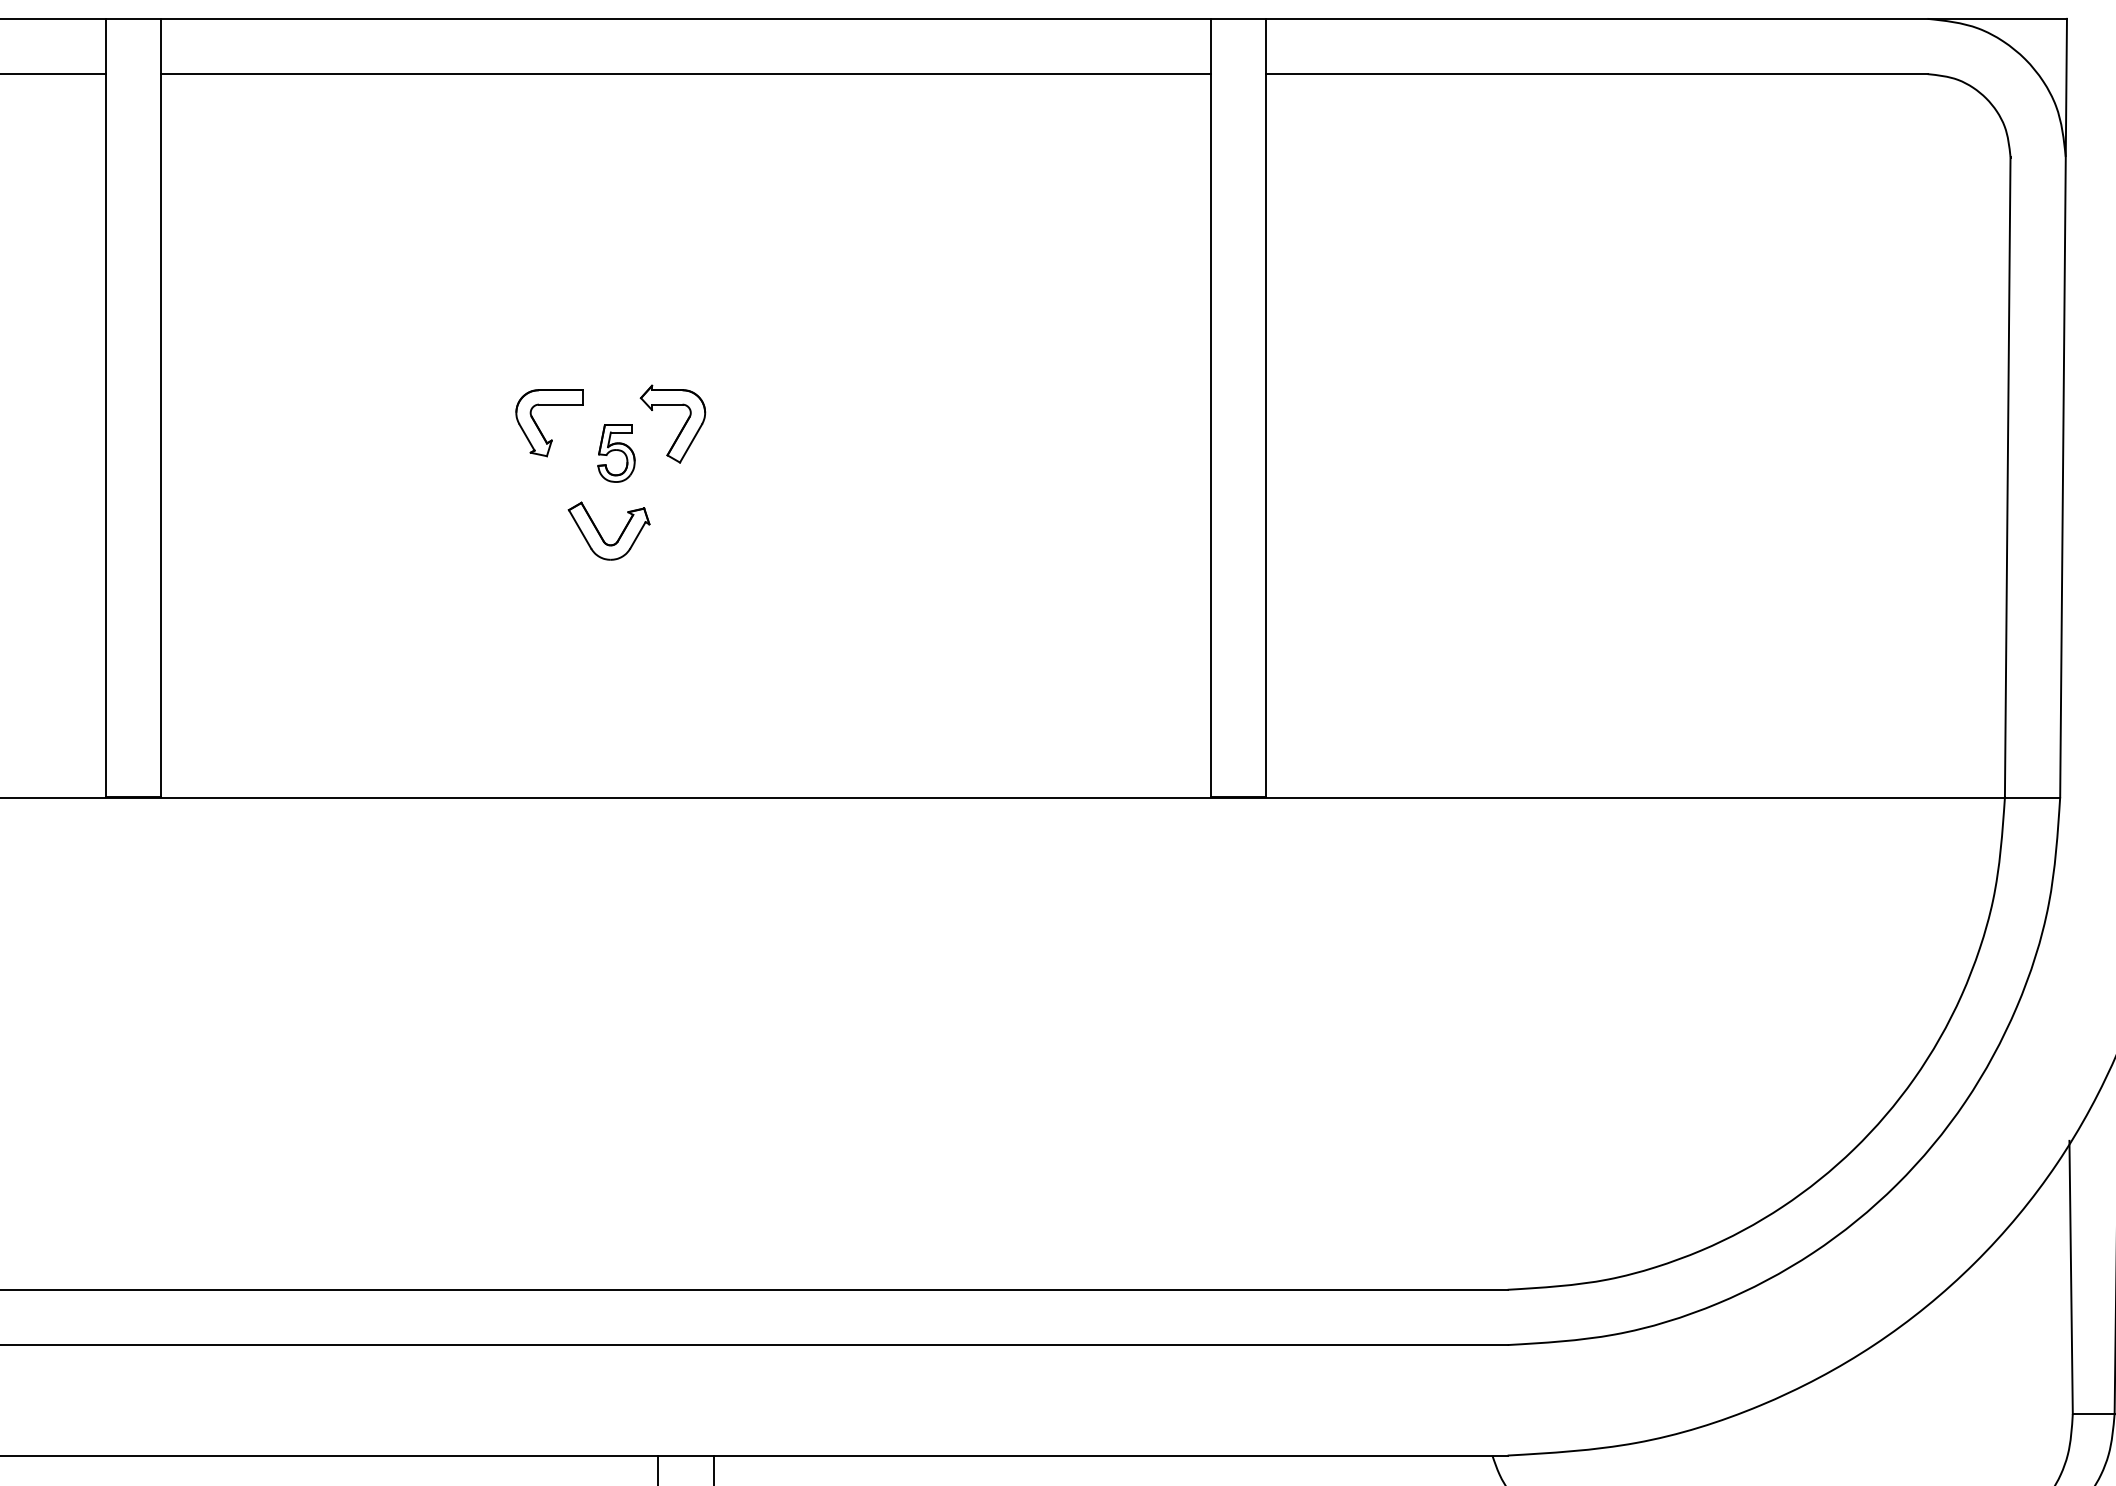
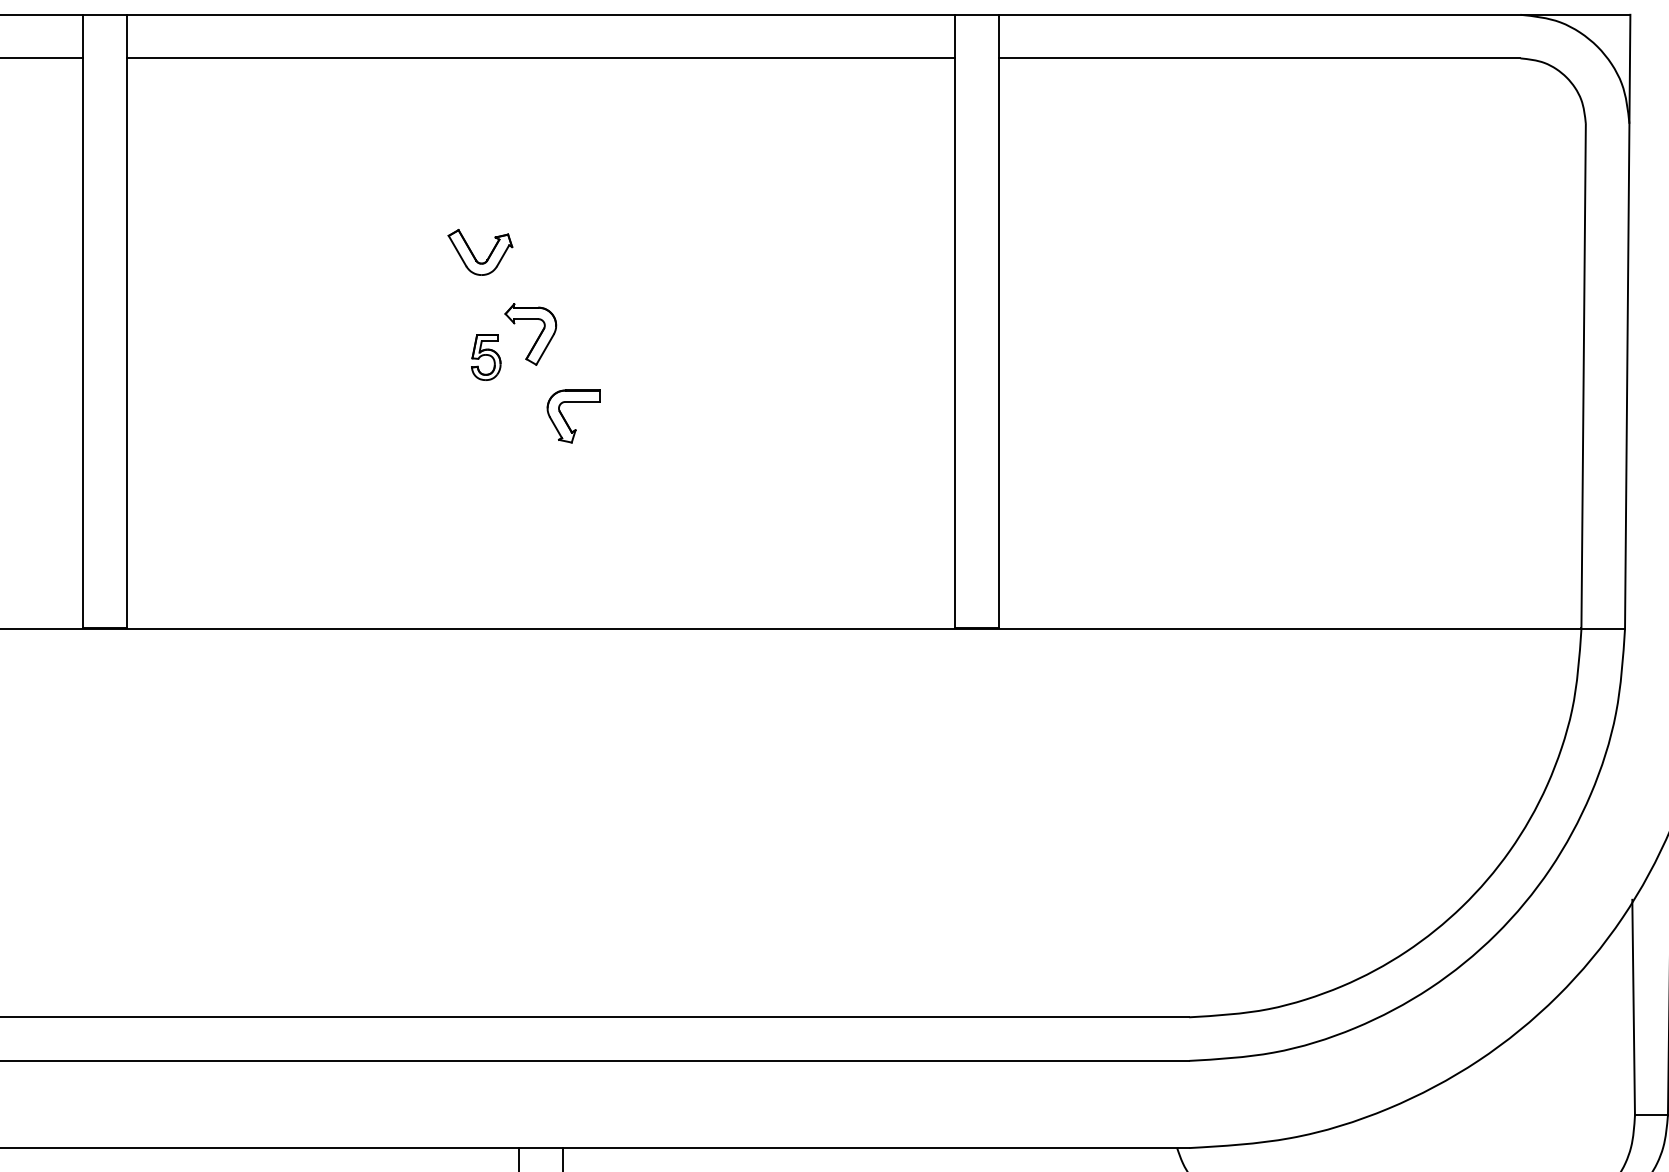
part: (539, 427) -> (565, 419), moved
part: (602, 536) -> (475, 256), moved

